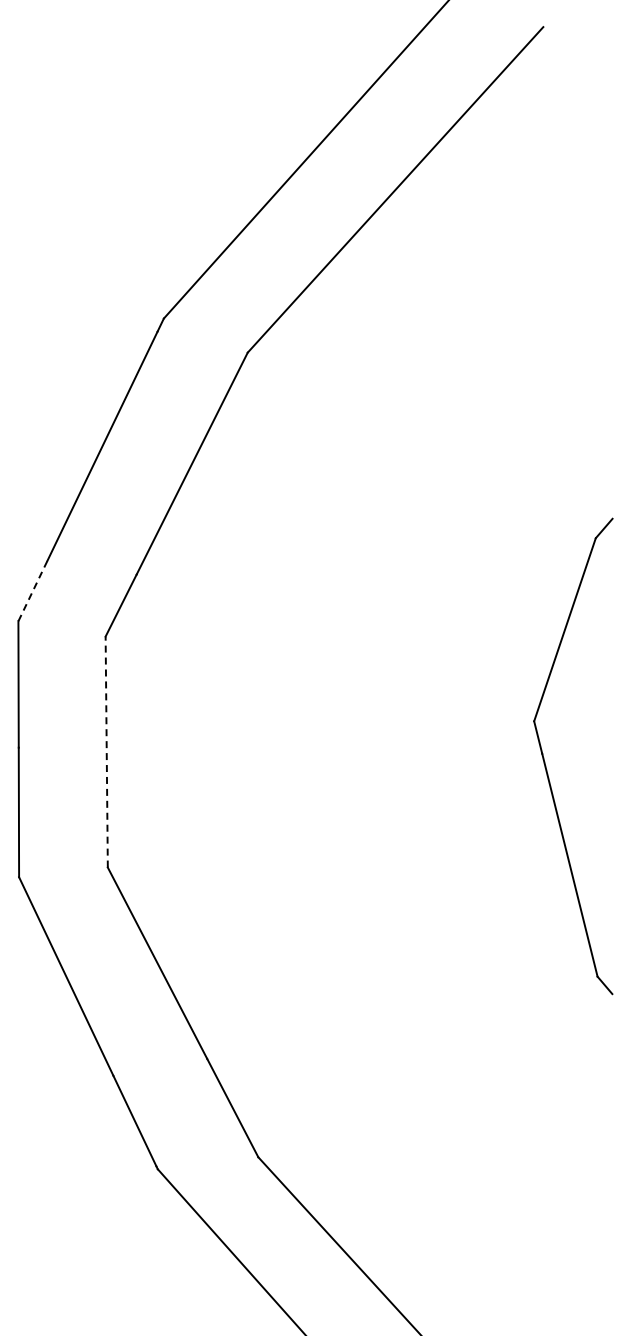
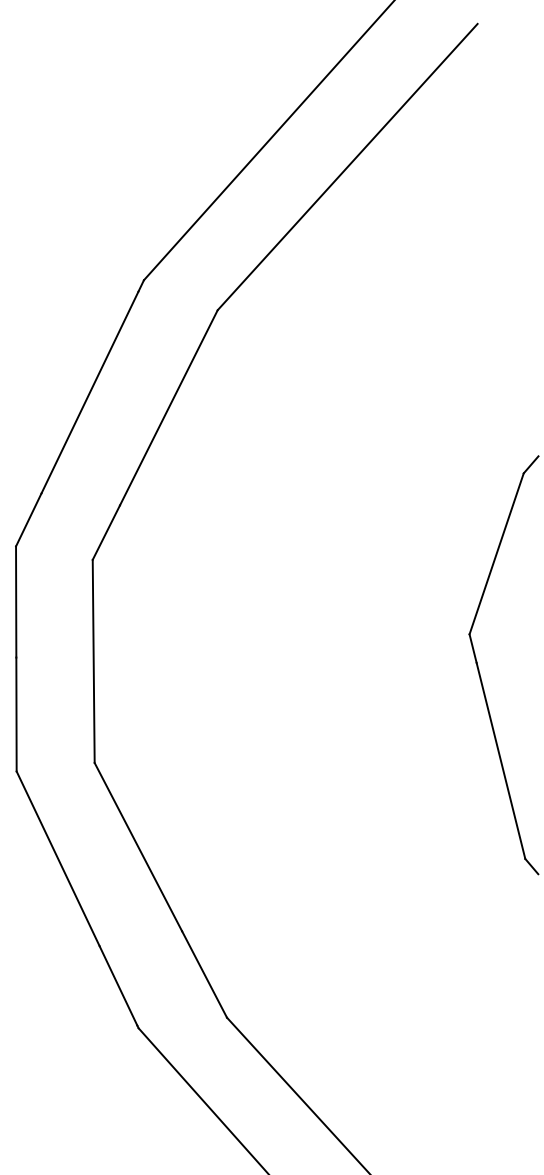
line: (32, 591) -> (28, 520), dashed -> solid
line: (106, 751) -> (93, 660), dashed -> solid

